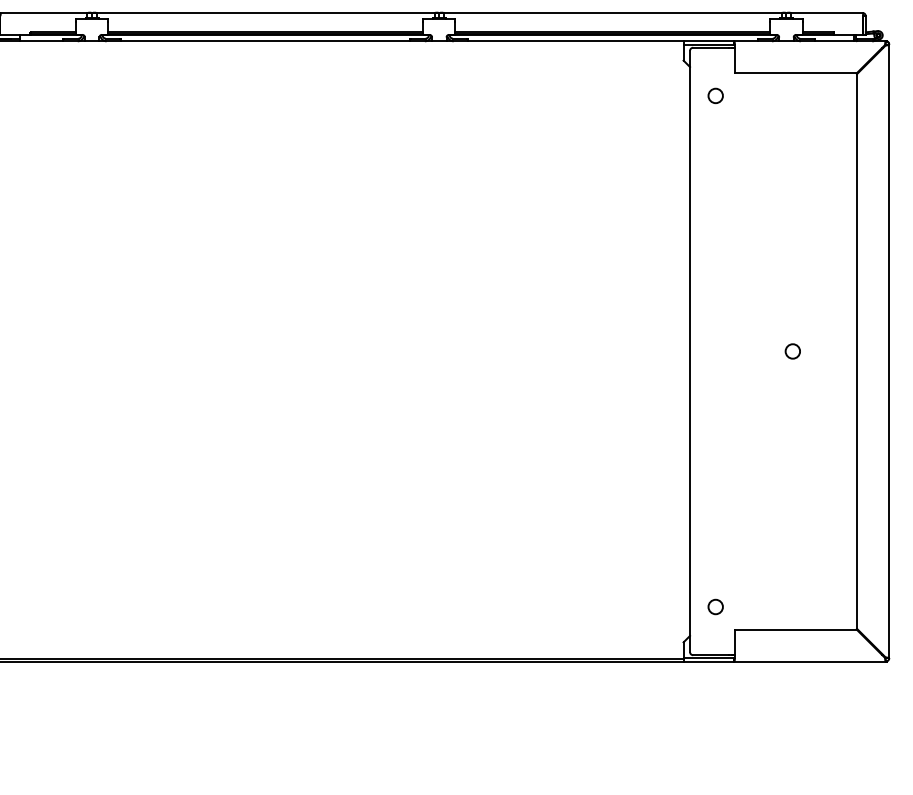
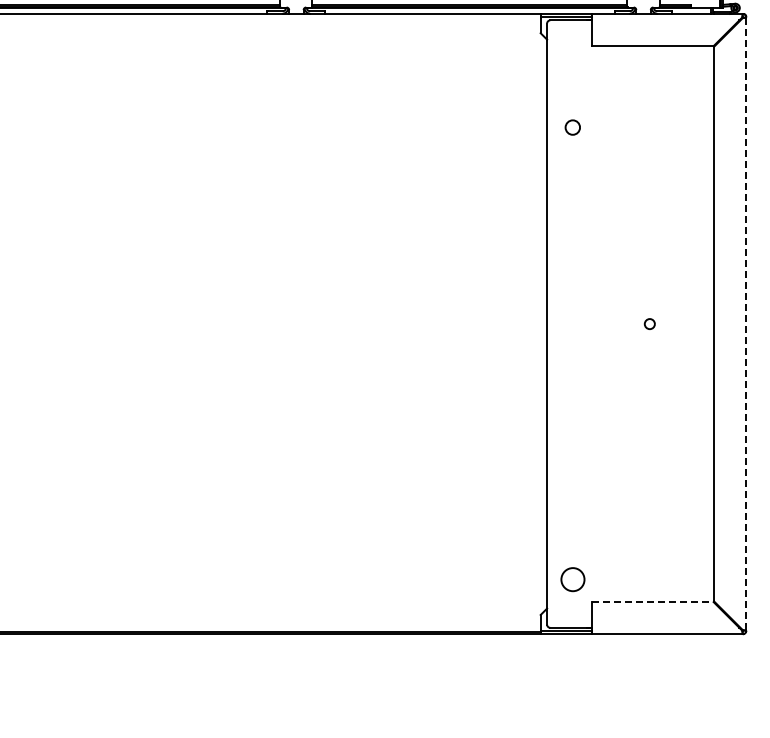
circle: (715, 95) -> (572, 127), moved
circle: (792, 351) -> (649, 324), size x0.7
line: (889, 351) -> (746, 324), solid -> dashed
circle: (715, 606) -> (572, 579), size x1.6
line: (795, 629) -> (652, 602), solid -> dashed

